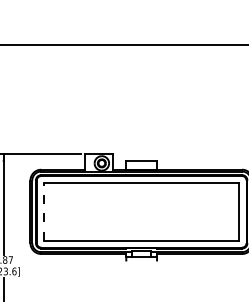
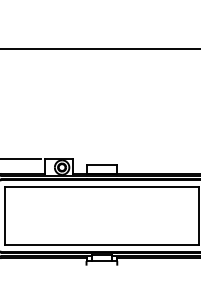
line: (44, 211) -> (4, 215), dashed -> solid

